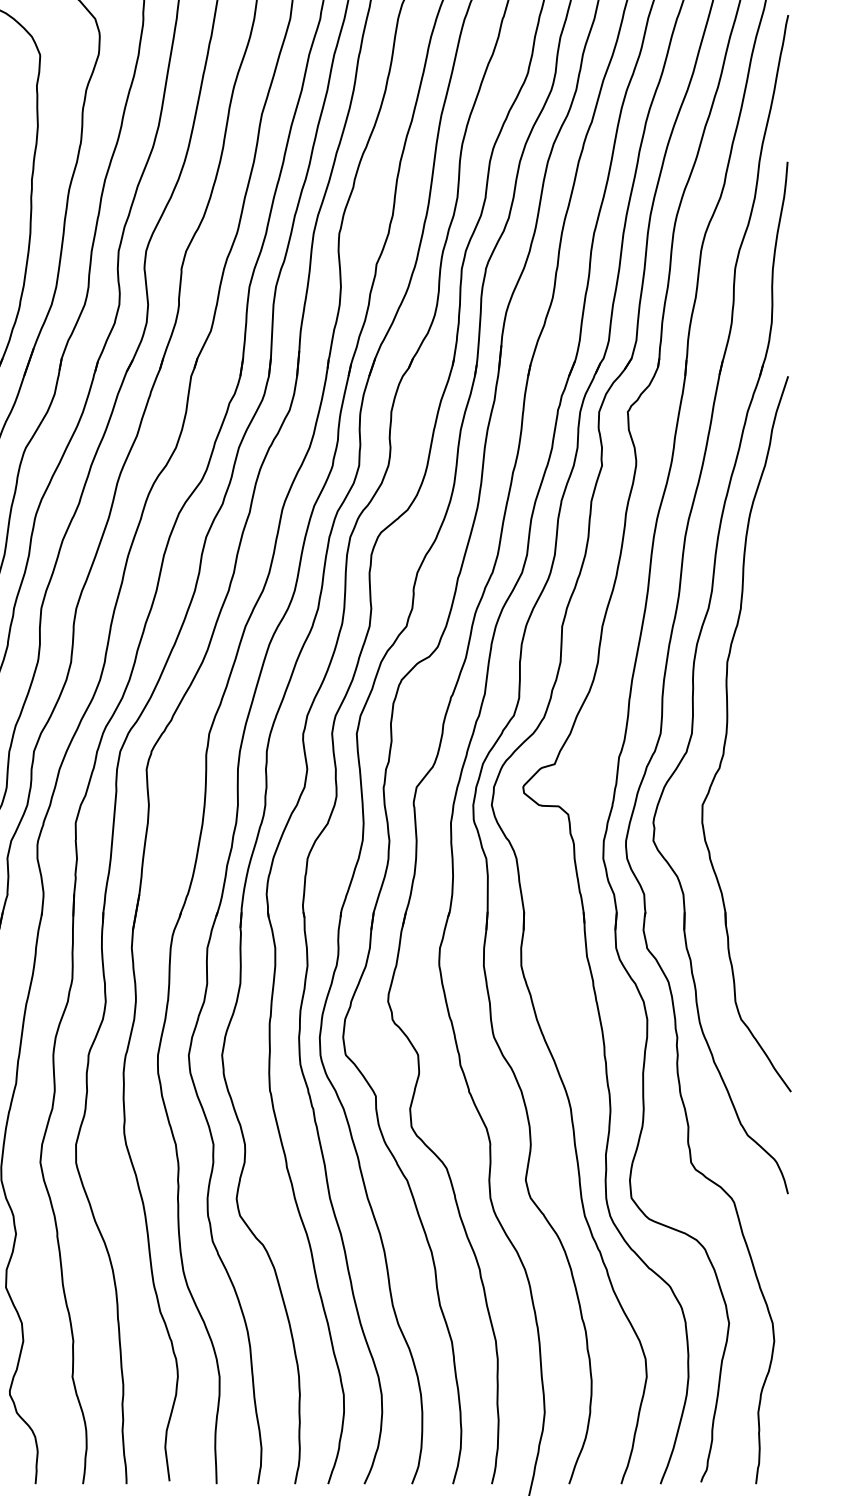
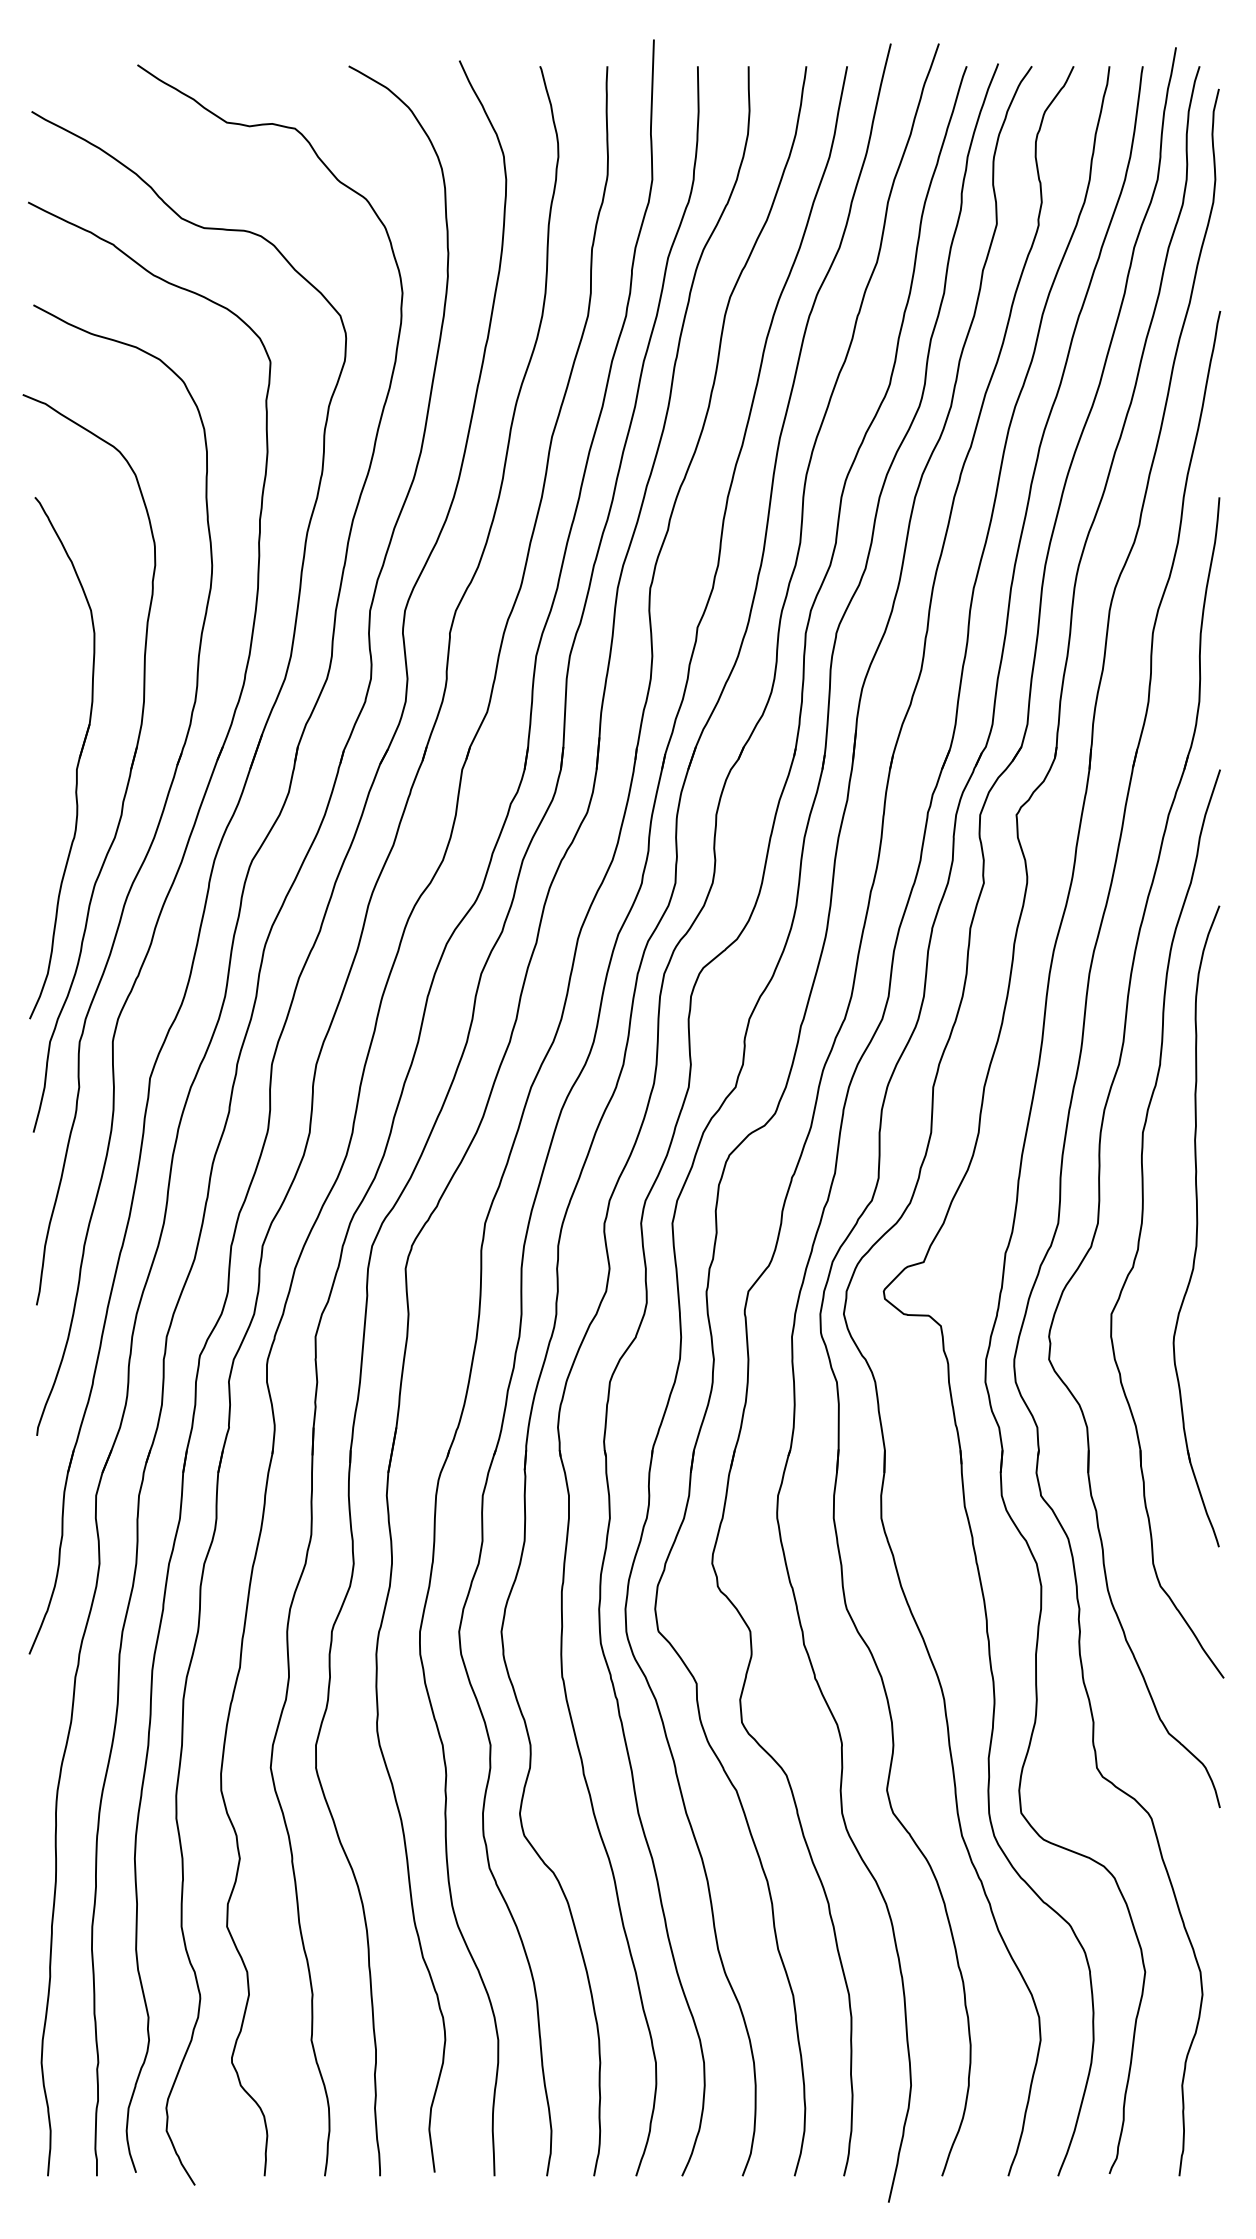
part: (769, 736) -> (1196, 1226), added

